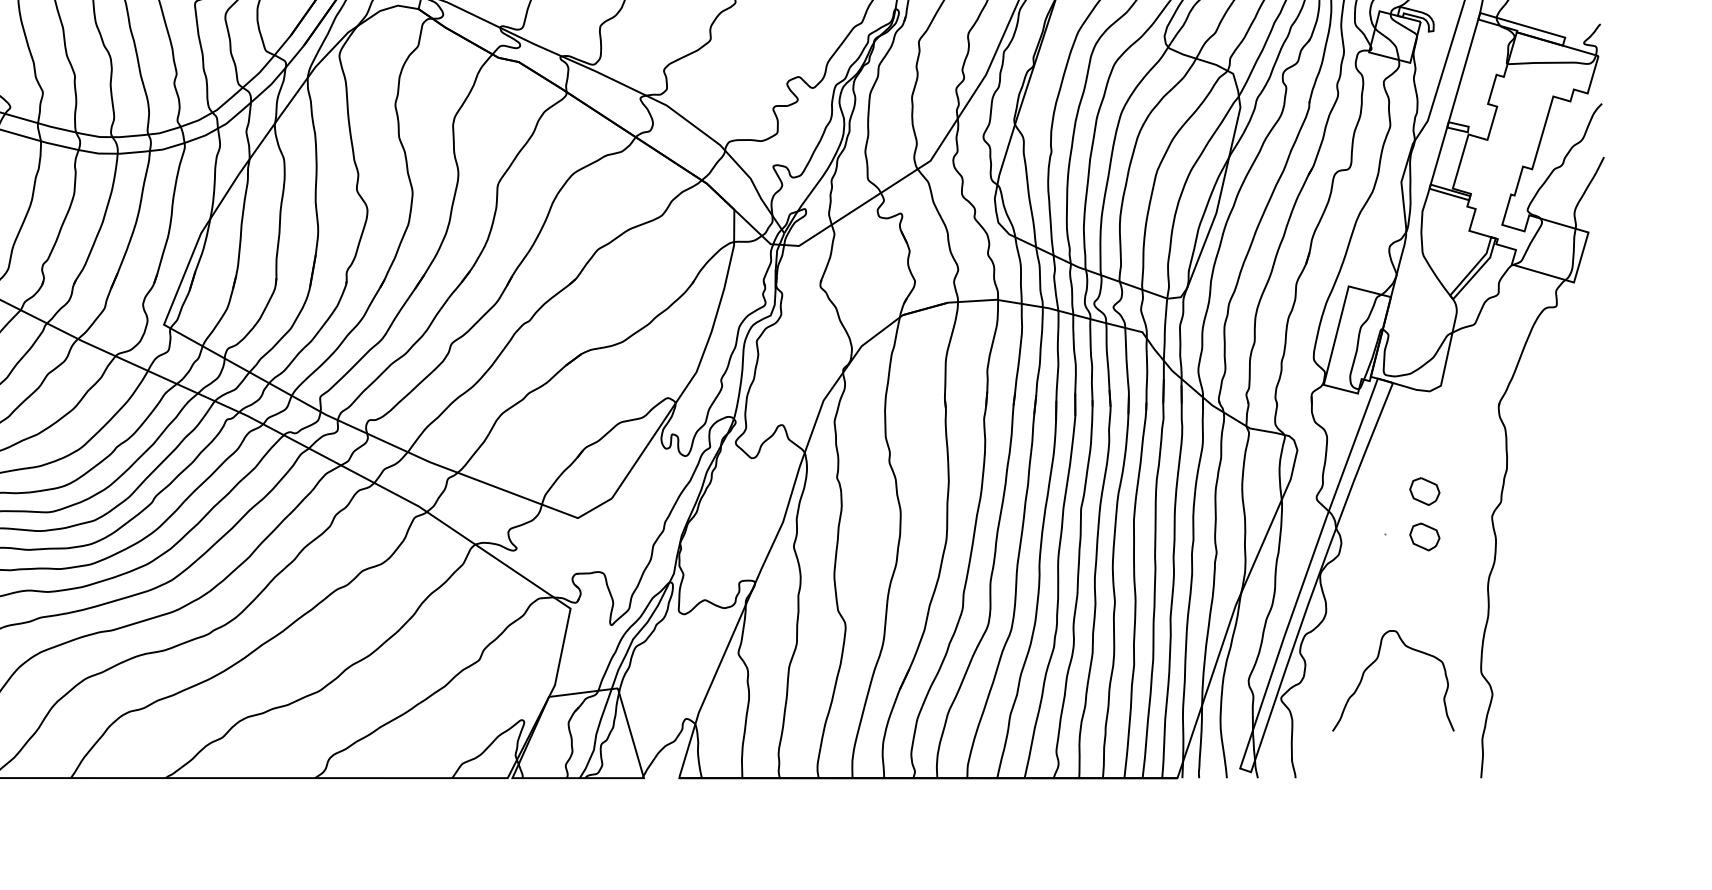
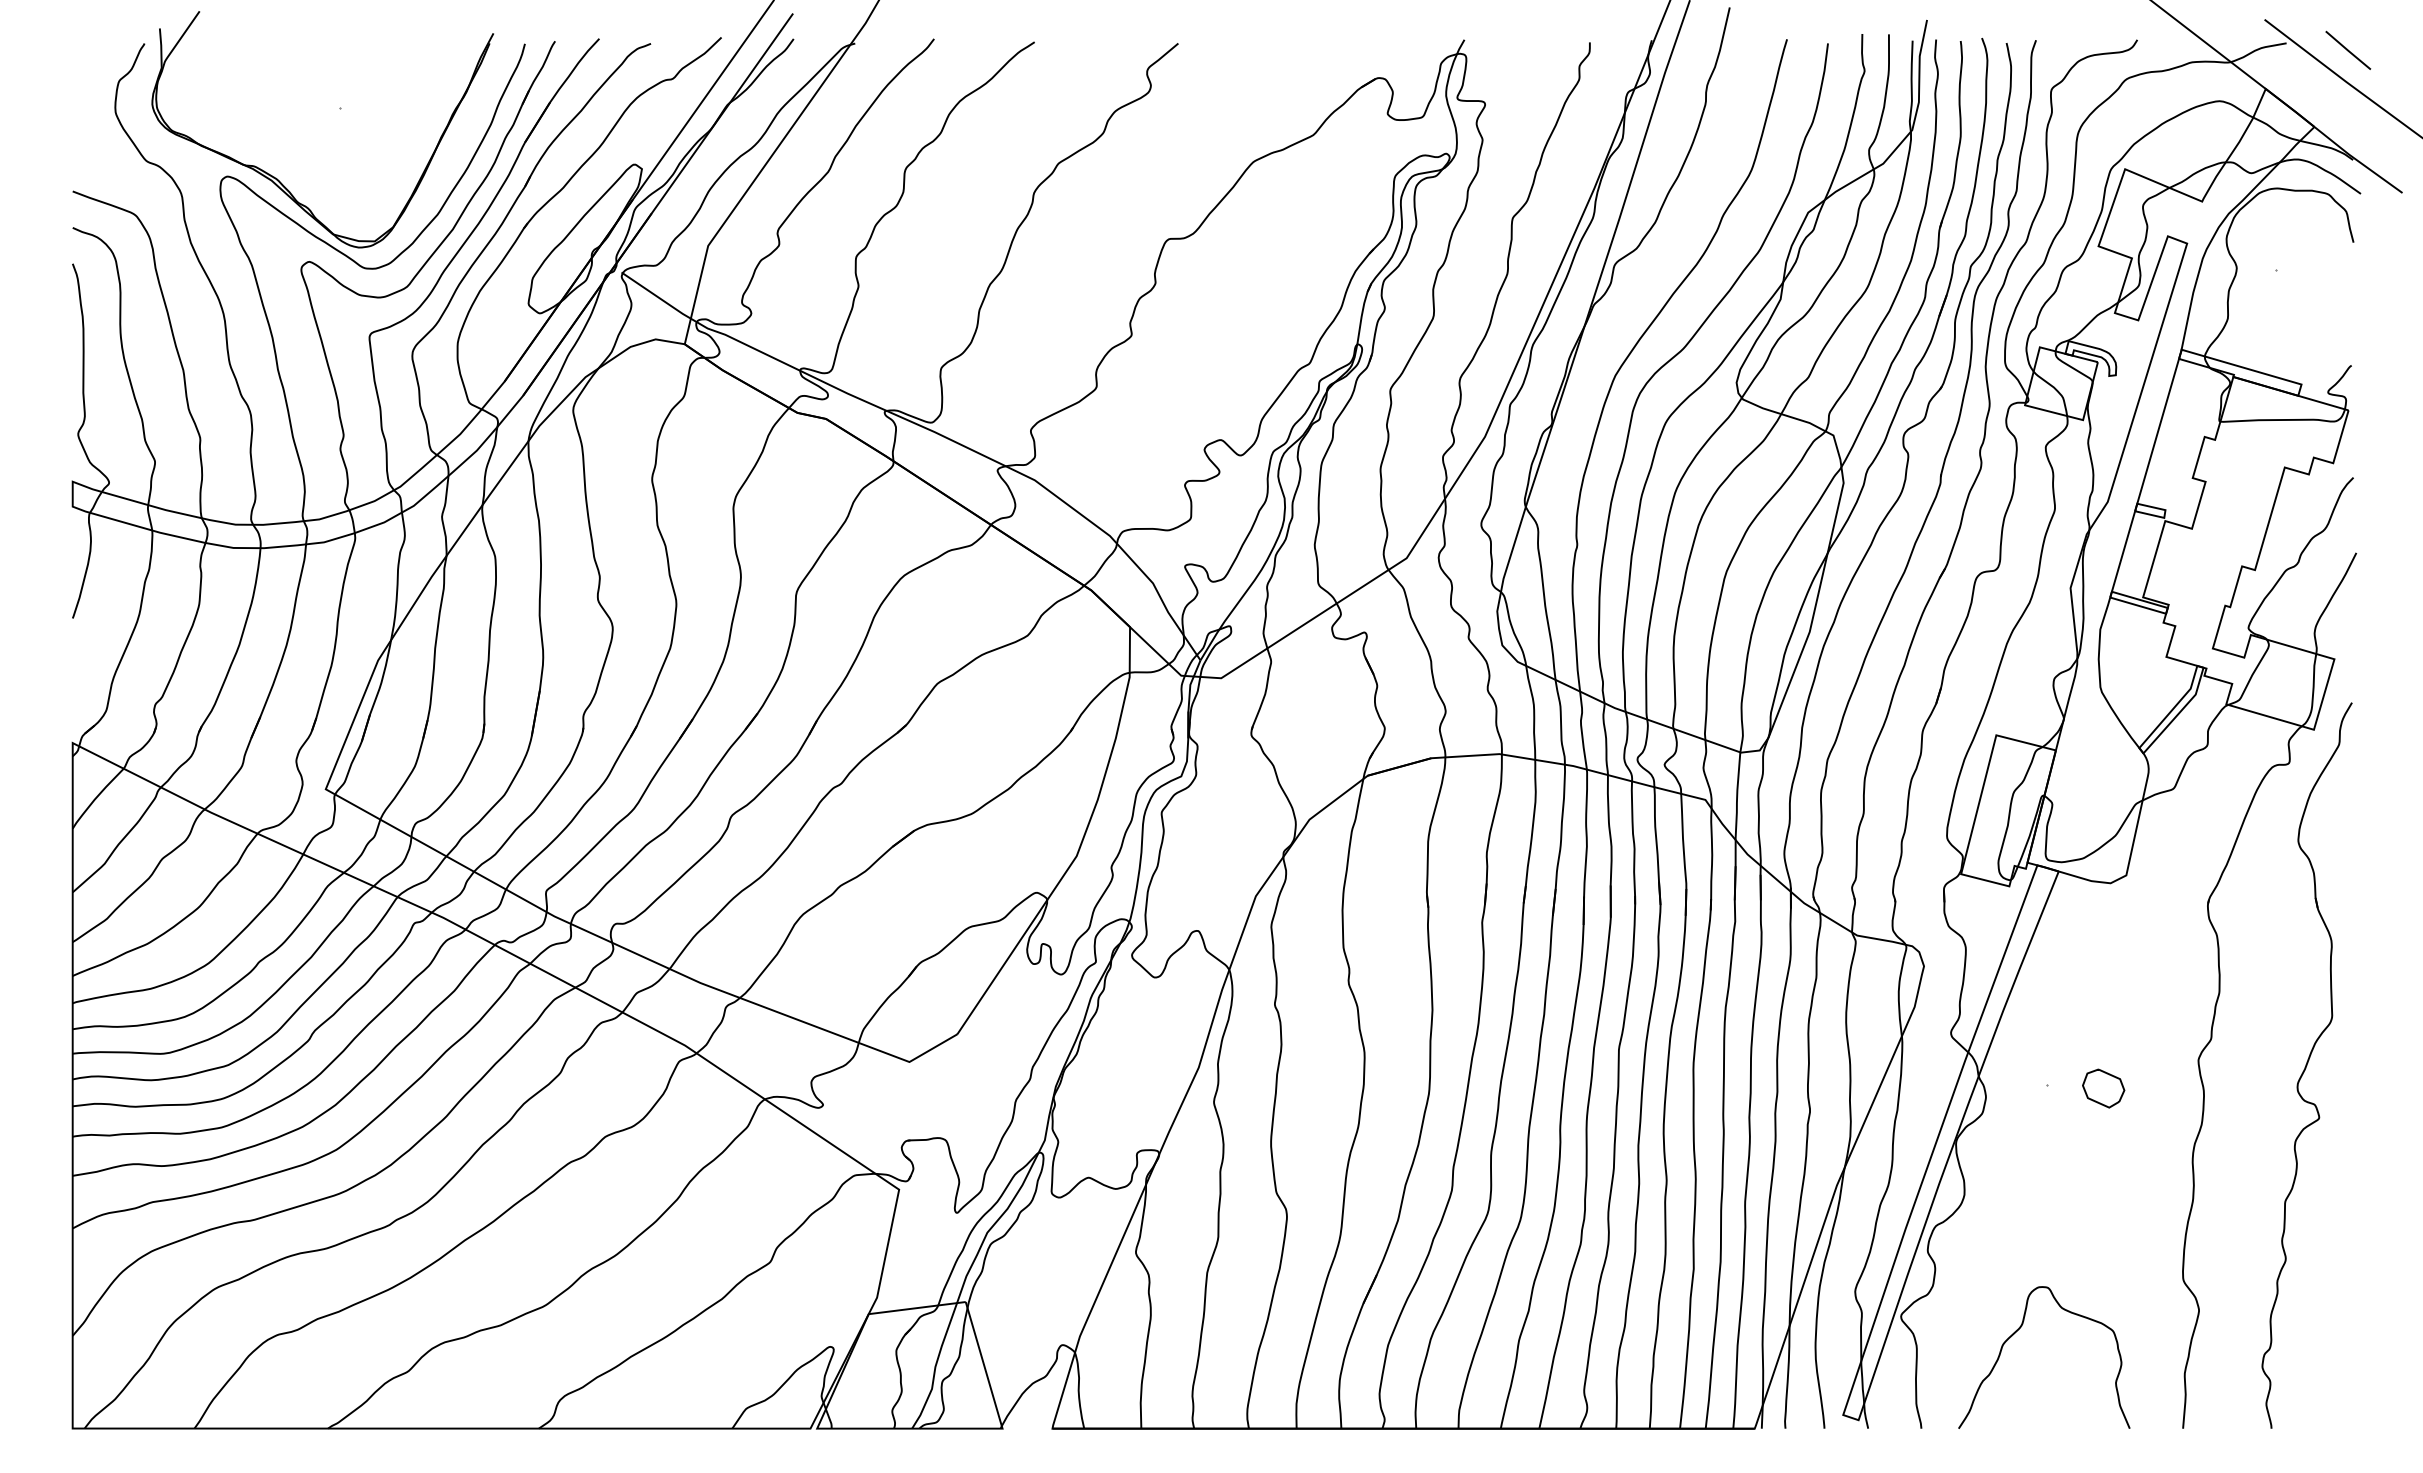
part: (1424, 491) -> (2103, 1024), removed
part: (1568, 520) -> (2306, 1065), added
curve: (1375, 661) -> (2018, 1330), moved

